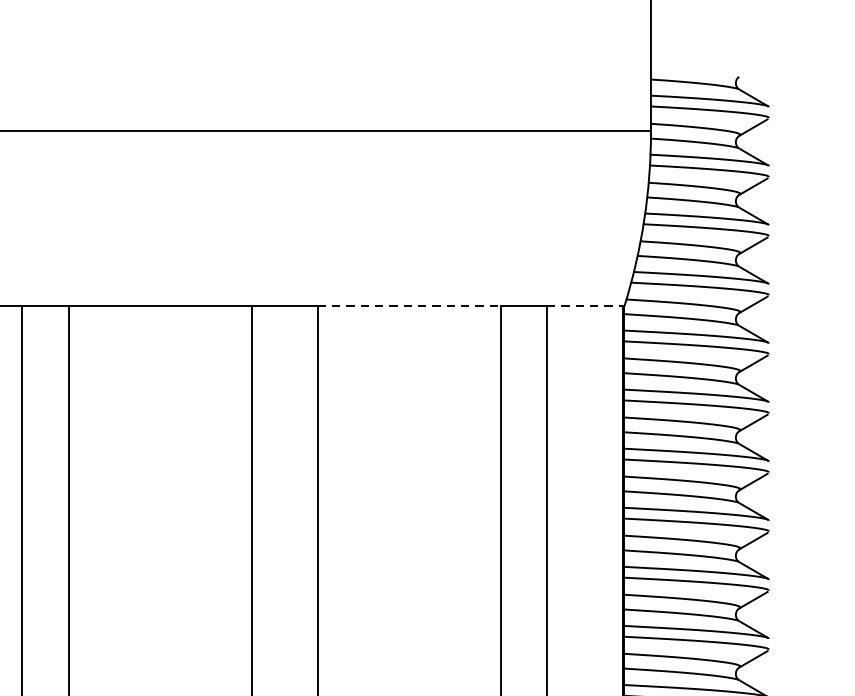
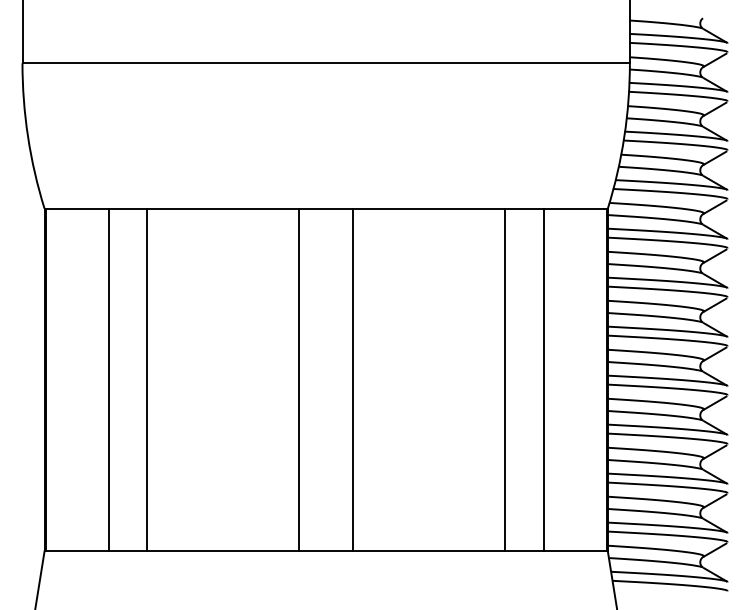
line: (409, 306) -> (429, 208), dashed -> solid
line: (585, 306) -> (575, 208), dashed -> solid

